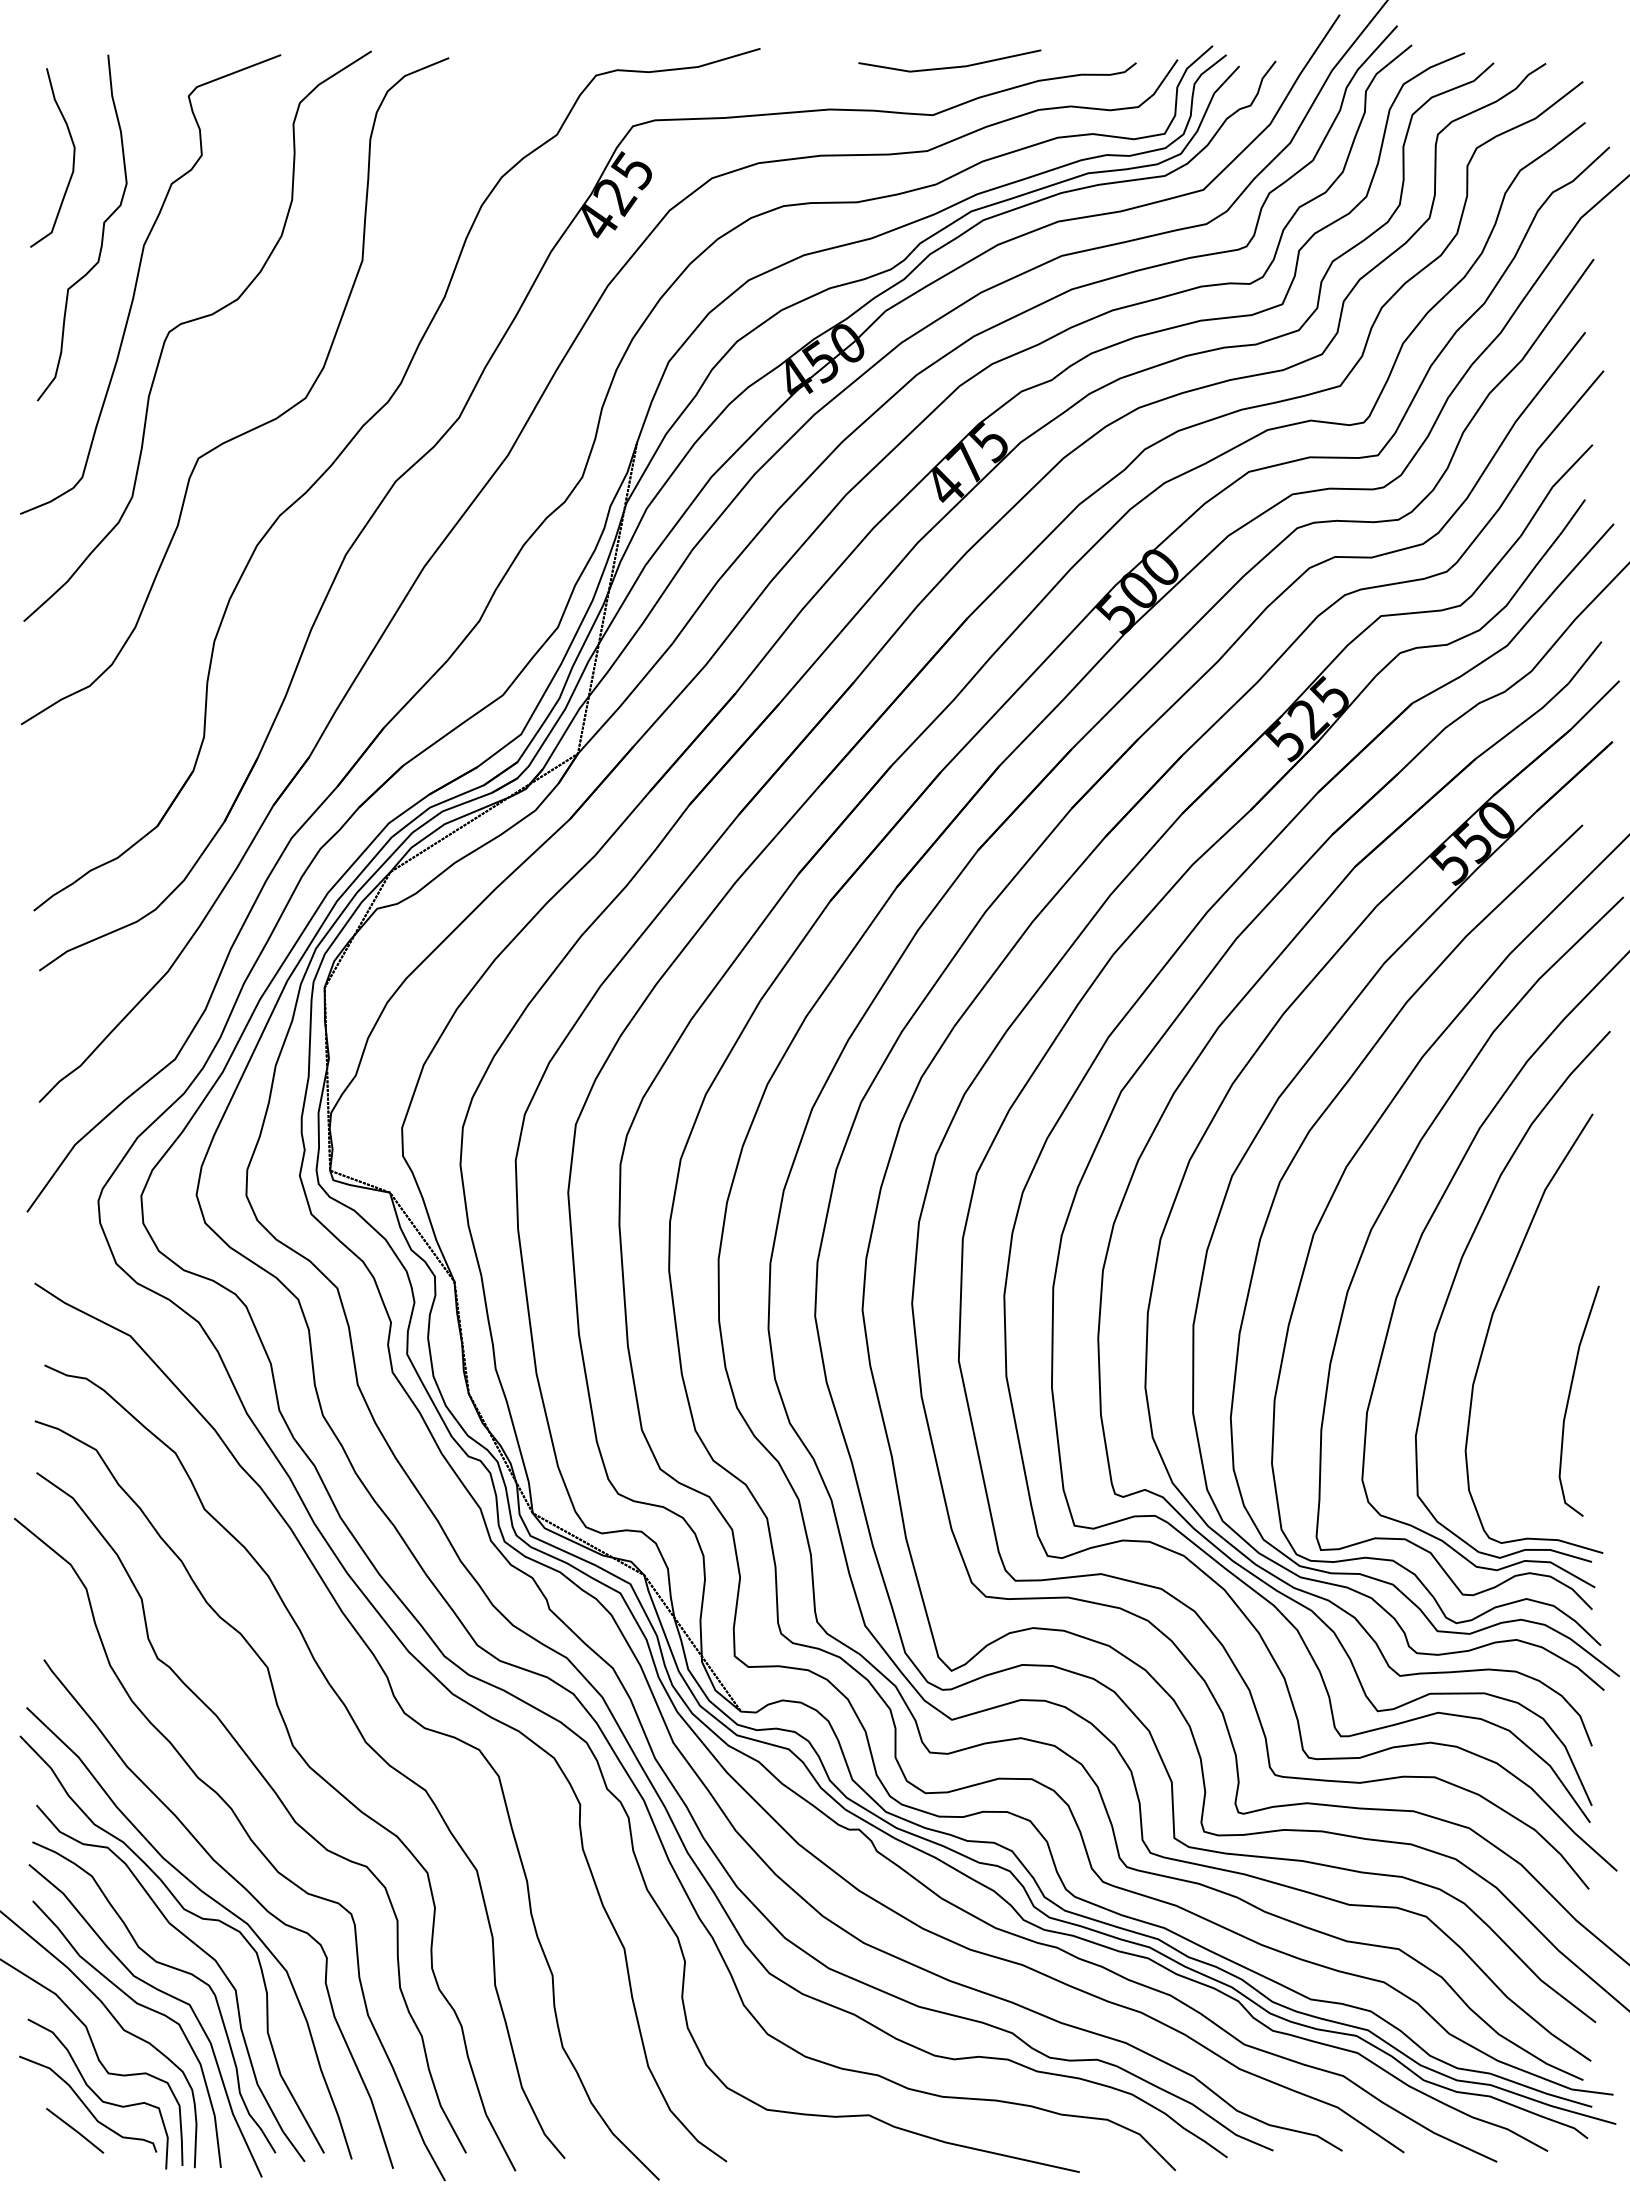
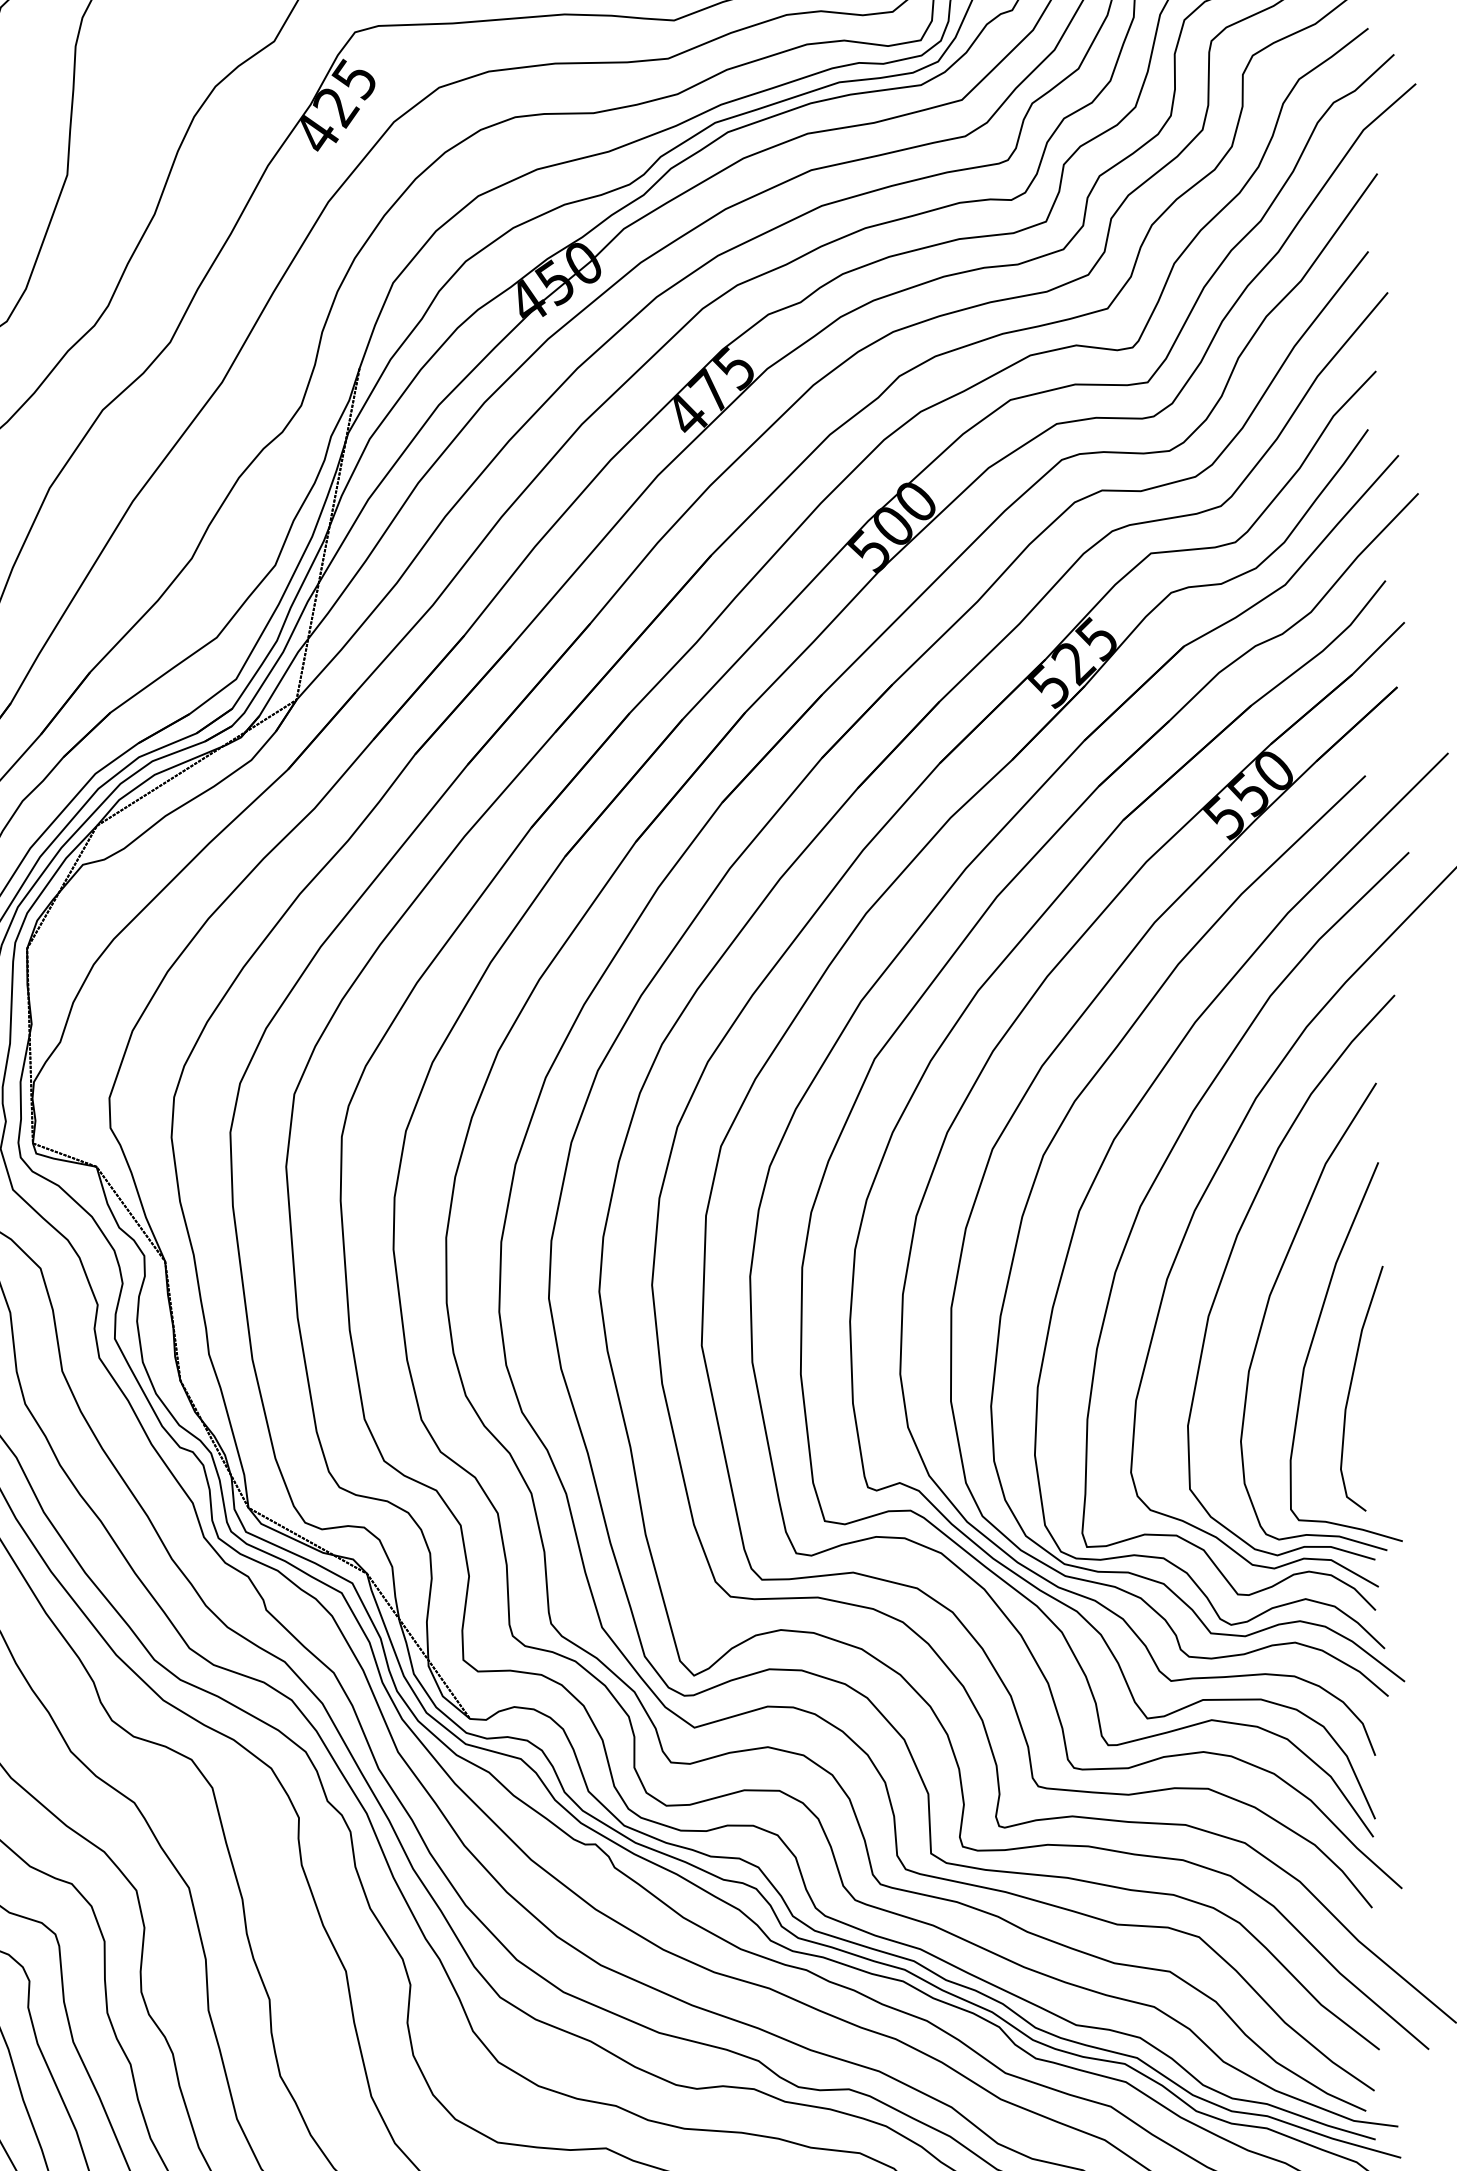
curve: (1533, 1357) -> (1313, 1342), added

